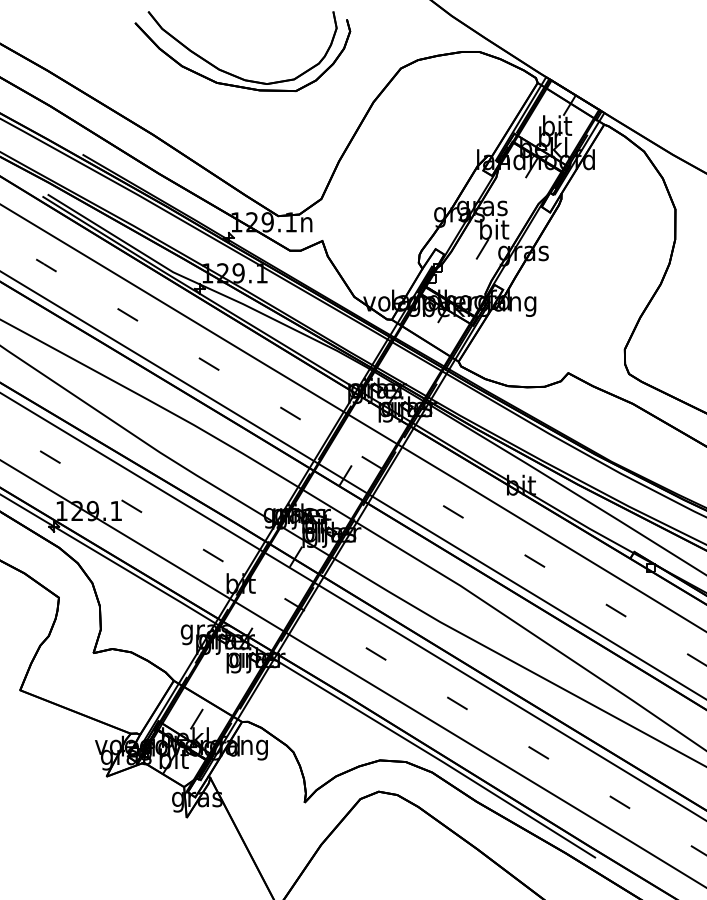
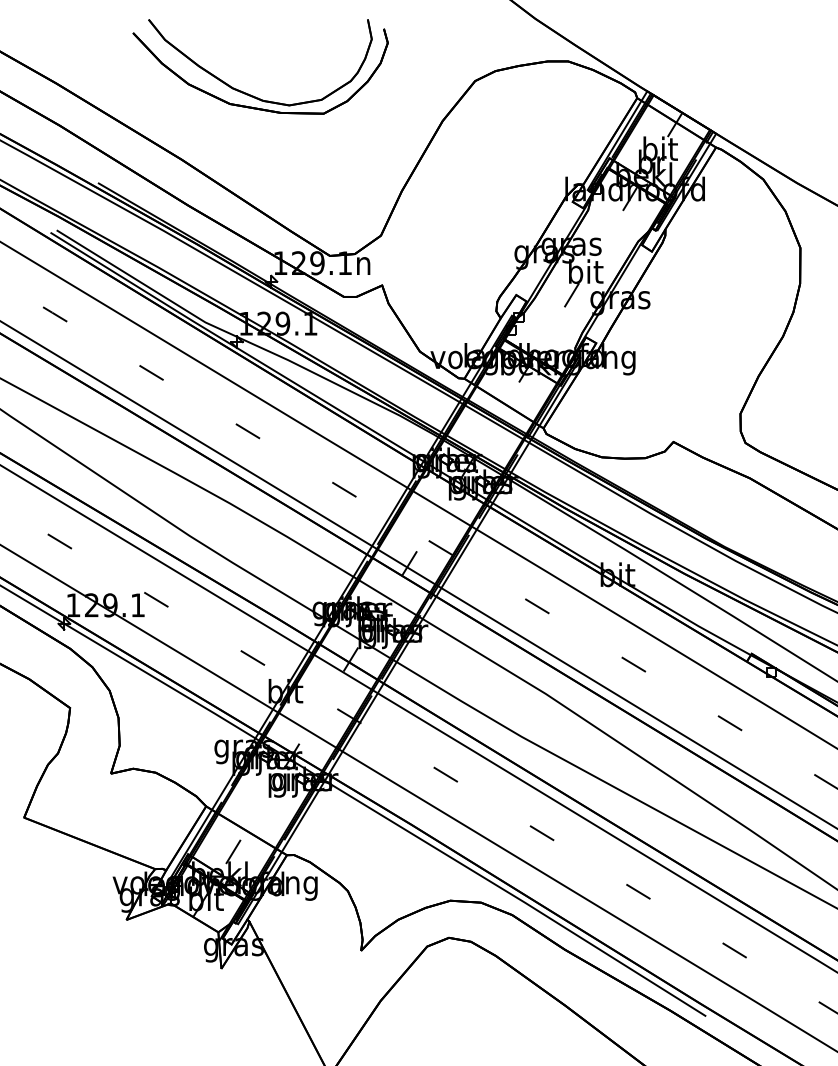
part: (234, 74) -> (250, 94), moved

